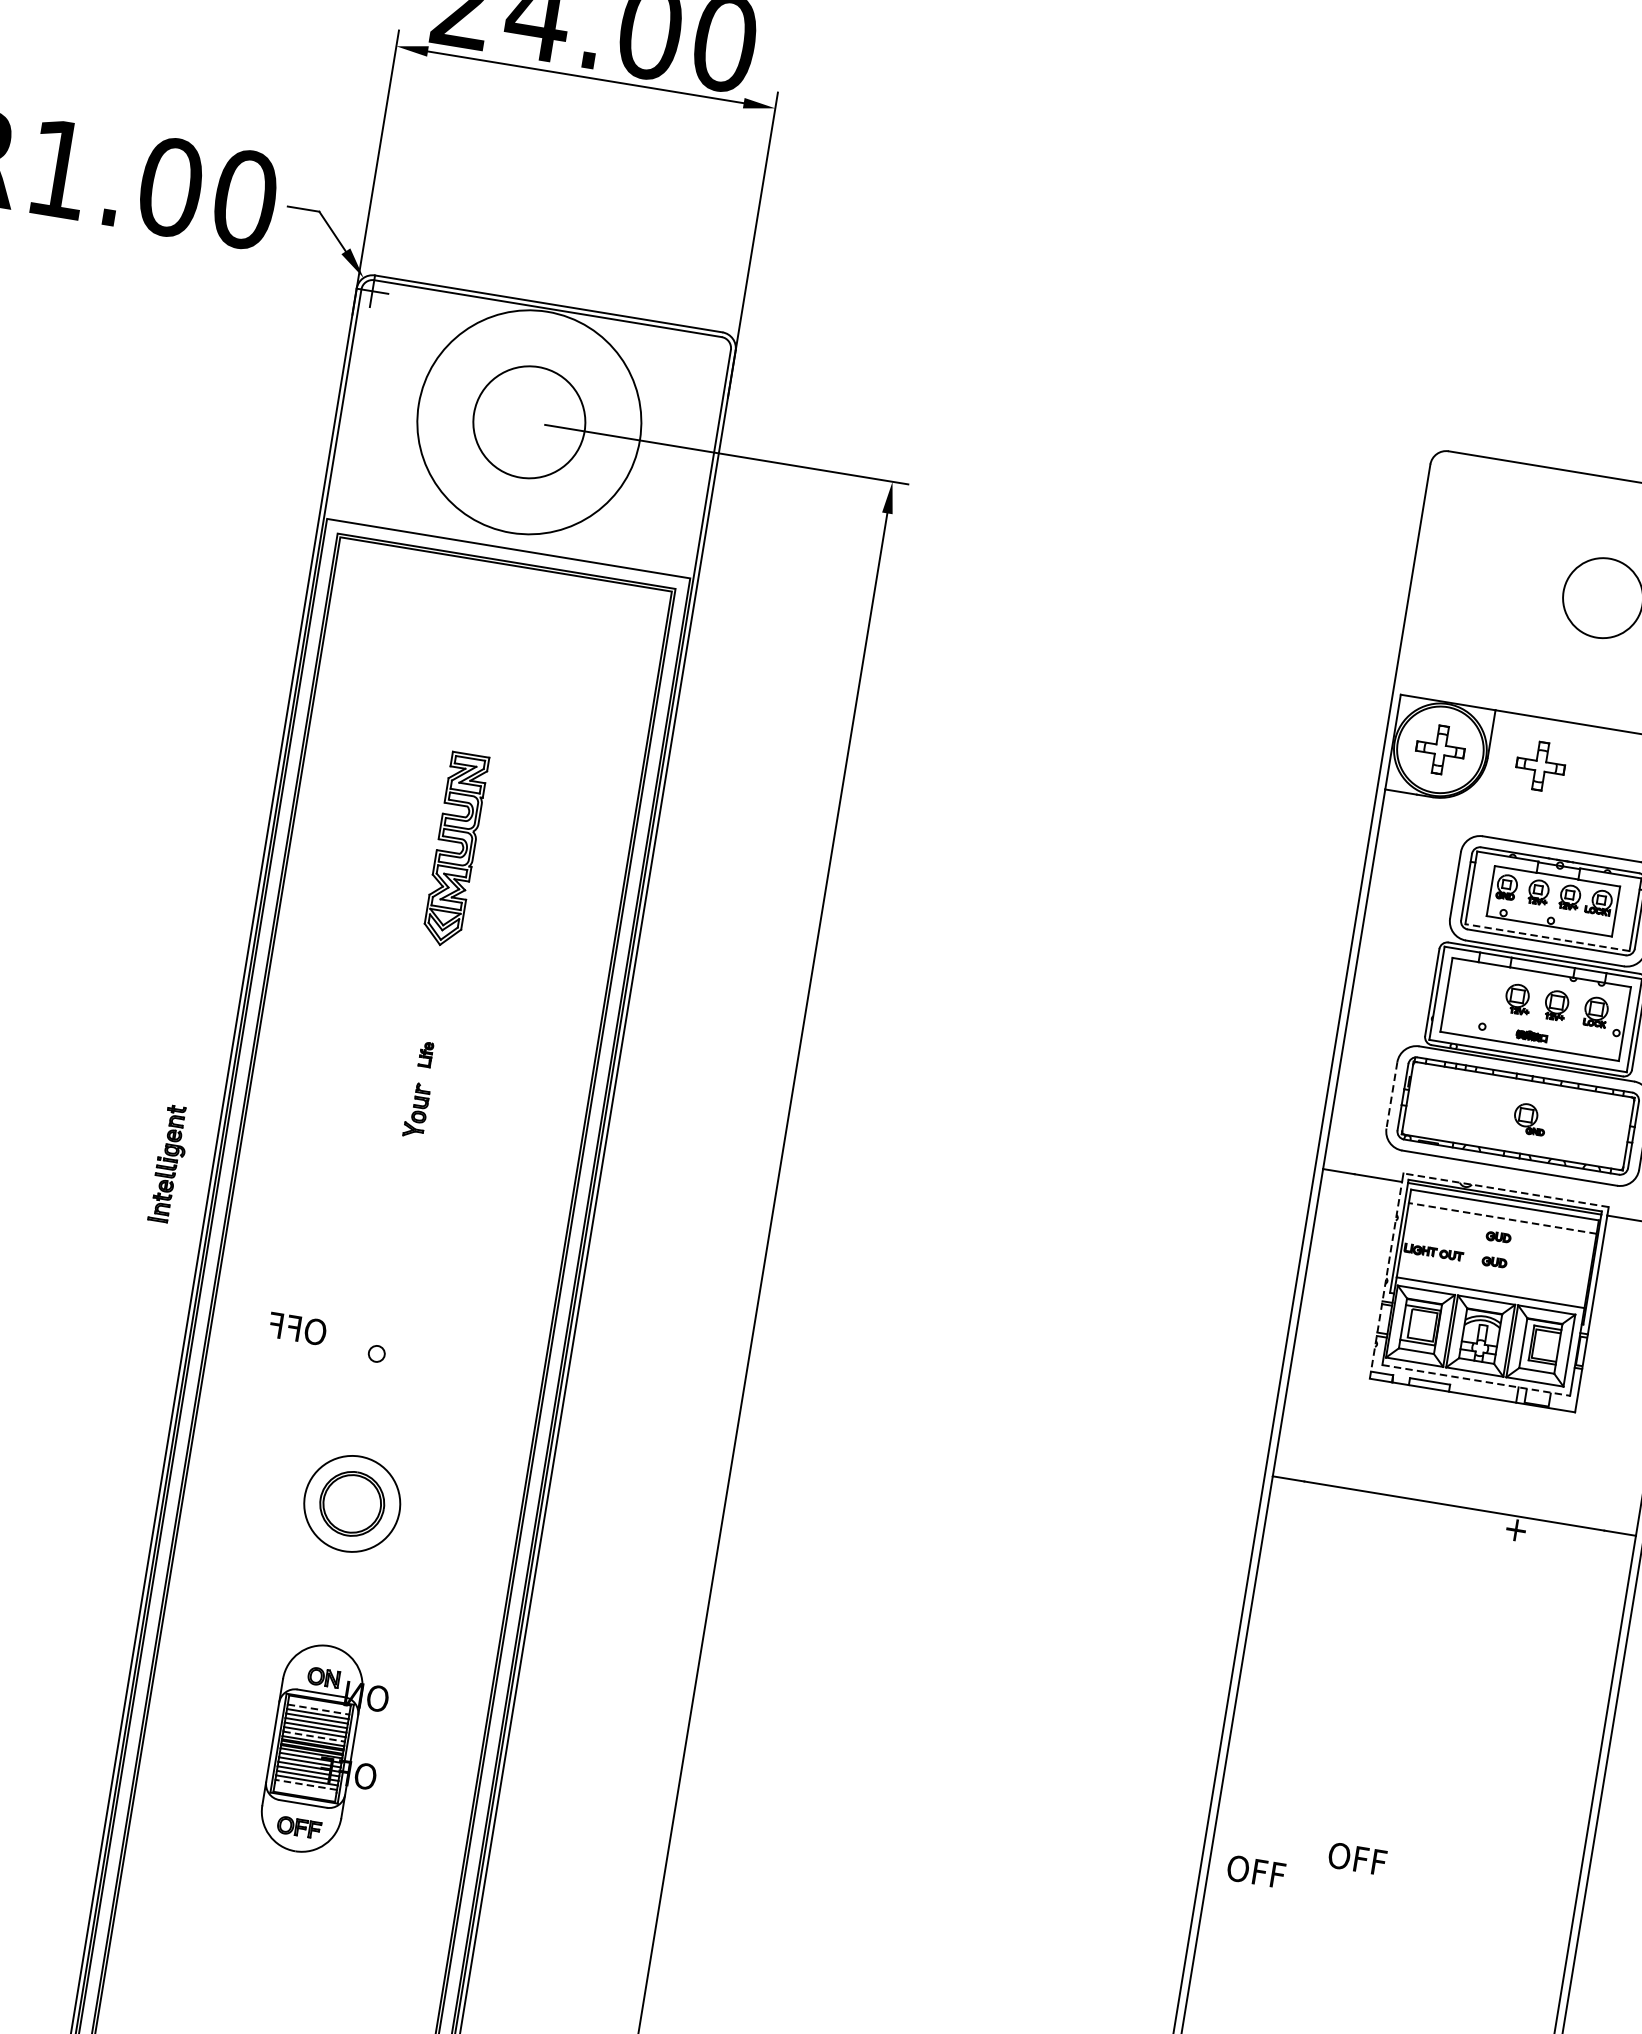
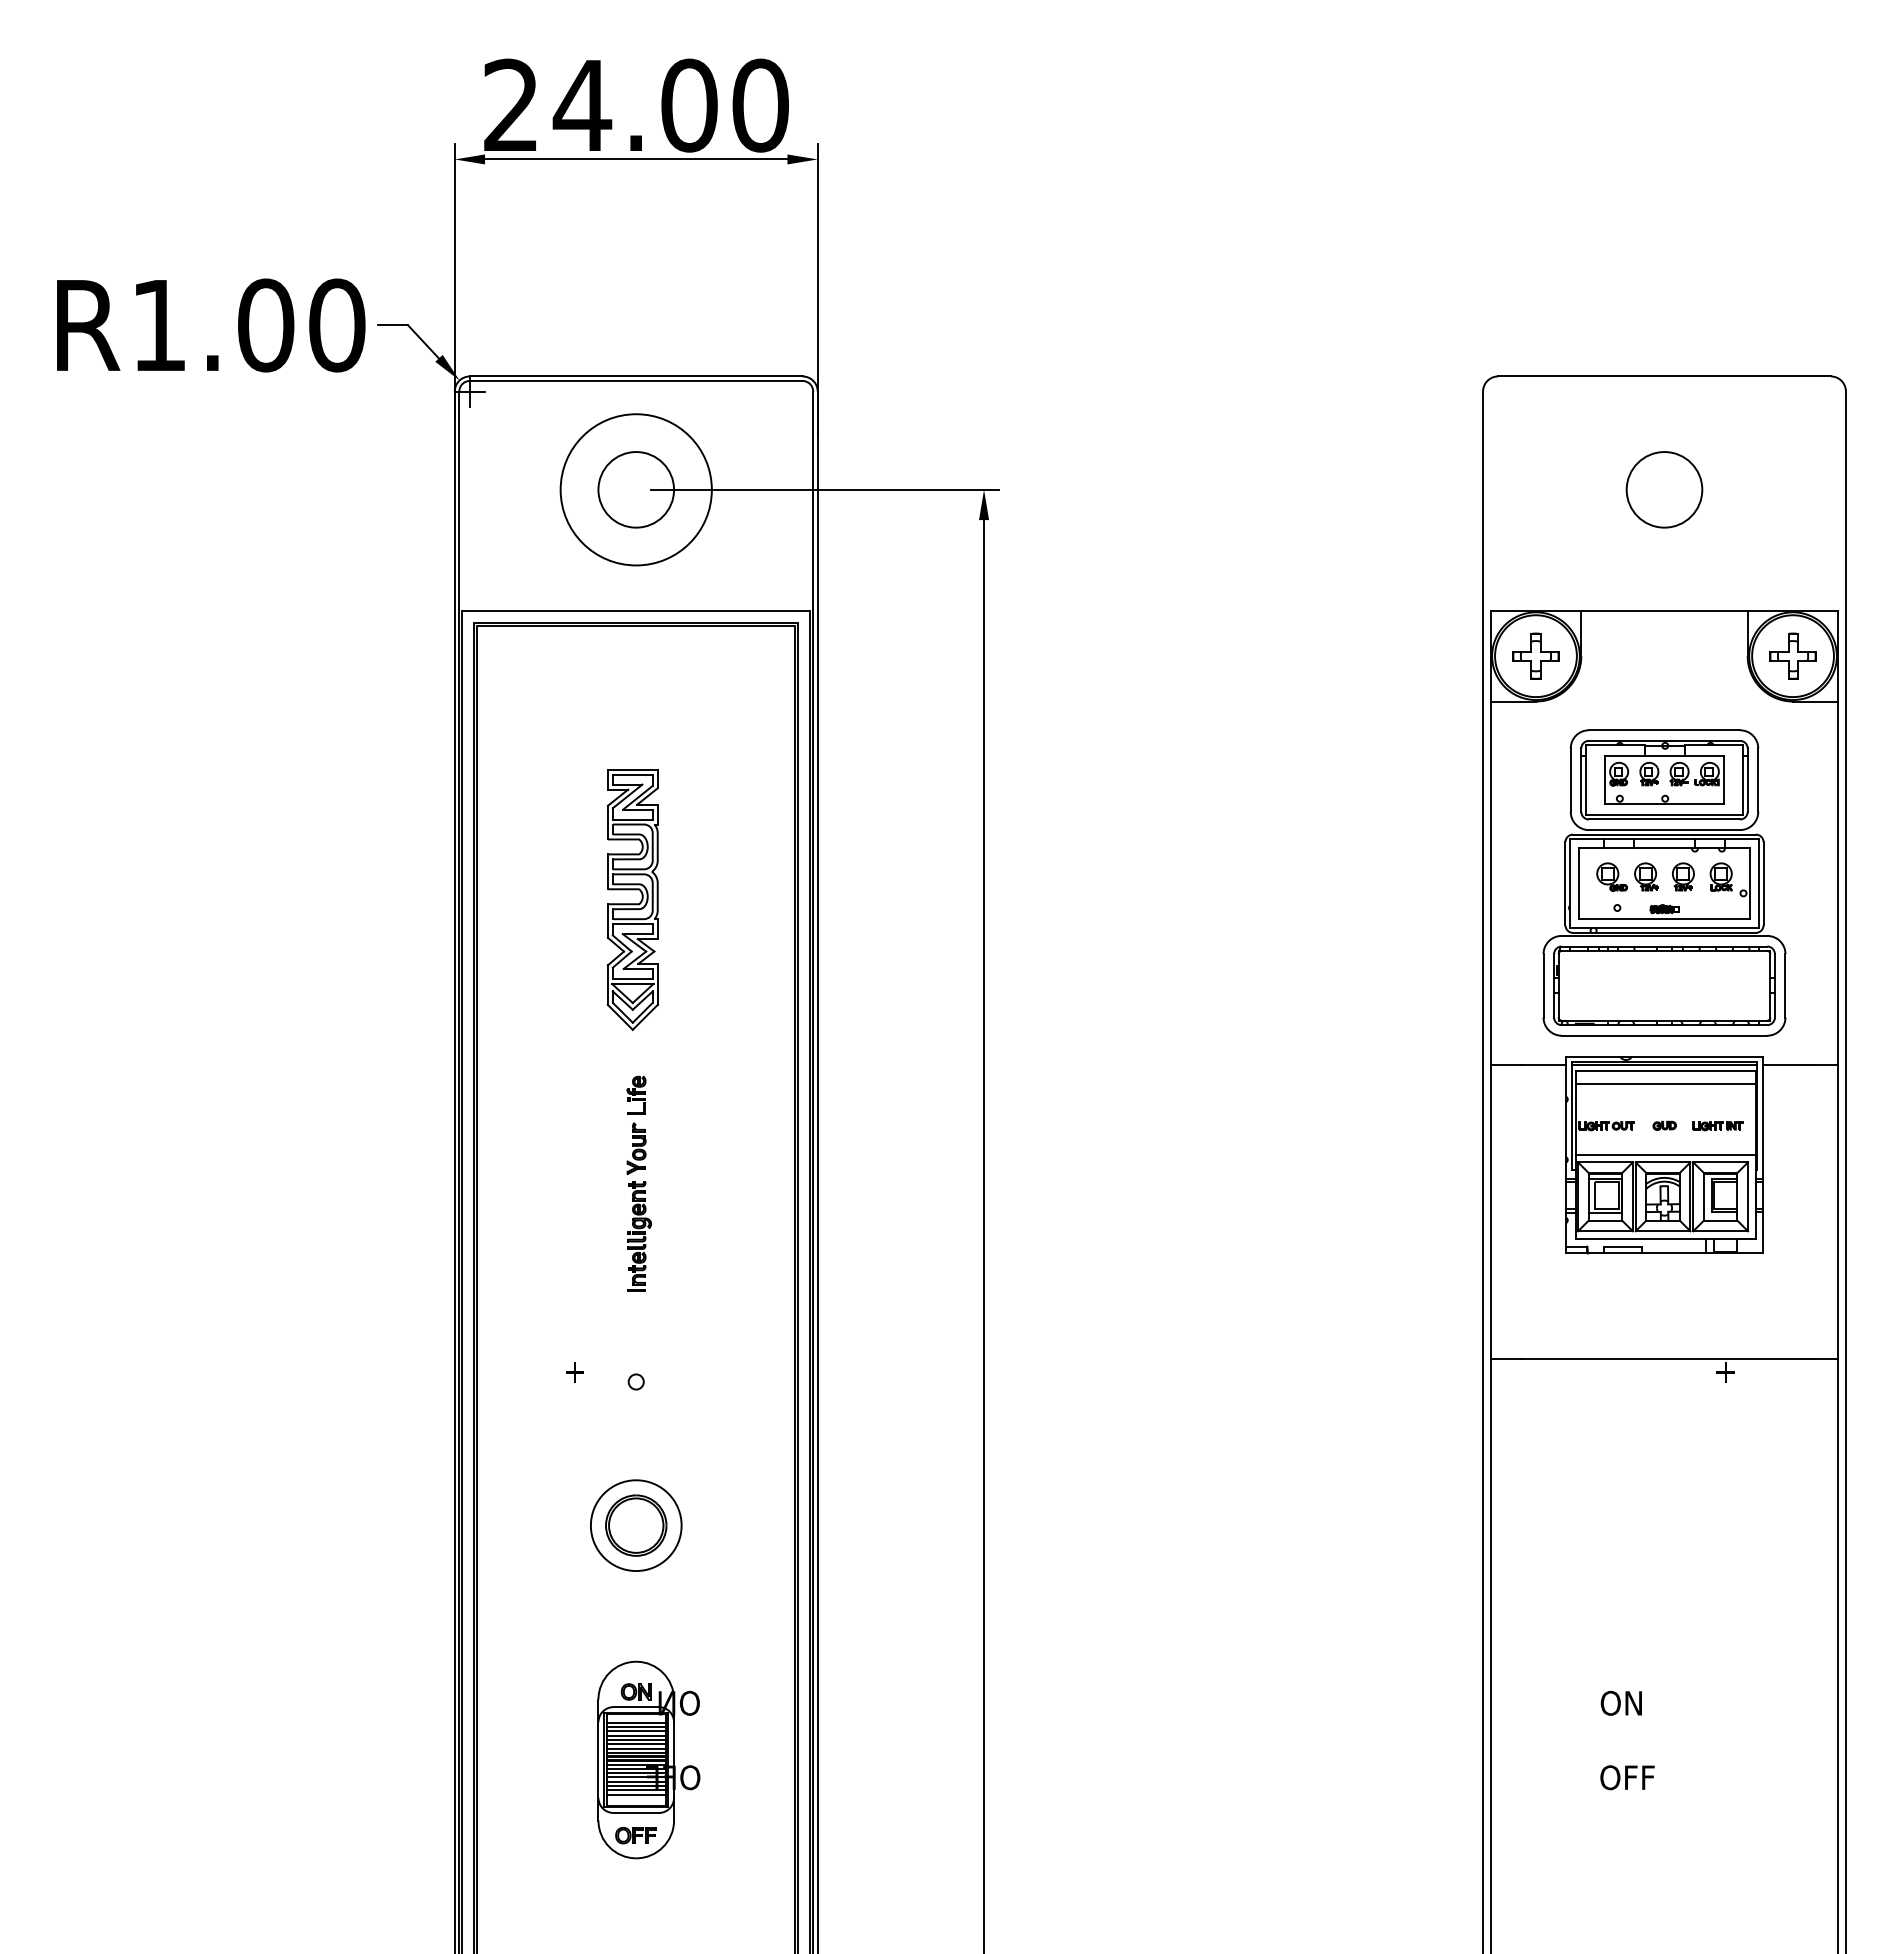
circle: (528, 421) -> (635, 489), size x0.71
circle: (529, 422) -> (636, 489), size x0.71
part: (1540, 765) -> (1631, 655), removed
part: (455, 849) -> (632, 899), size x1.43
line: (1547, 937) -> (1664, 814), dashed -> solid
part: (426, 1053) -> (636, 1094), size x1.67
line: (1391, 1095) -> (1543, 985), dashed -> solid
part: (1530, 1118) -> (1612, 876), moved
part: (170, 1164) -> (639, 1236), moved
line: (1506, 1189) -> (1664, 1056), dashed -> solid
line: (1502, 1218) -> (1665, 1083), dashed -> solid
part: (1498, 1236) -> (1664, 1101), removed
part: (1549, 1272) -> (1717, 1126), added
line: (1386, 1279) -> (1566, 1158), dashed -> solid
text: (297, 1328) -> (558, 1370), OFF -> +
line: (1476, 1380) -> (1665, 1238), dashed -> solid
line: (318, 1709) -> (636, 1722), dashed -> solid
line: (314, 1736) -> (636, 1748), dashed -> solid
line: (305, 1784) -> (635, 1794), dashed -> solid
text: (1371, 1861) -> (1641, 1703), OFF -> ON
text: (1256, 1871) -> (1627, 1777), moved

